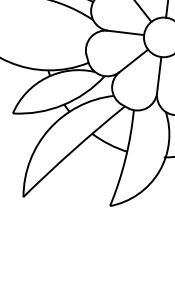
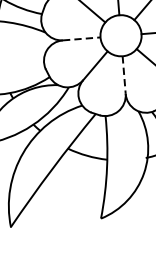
line: (126, 32) -> (82, 38), solid -> dashed
line: (159, 75) -> (124, 75), solid -> dashed

